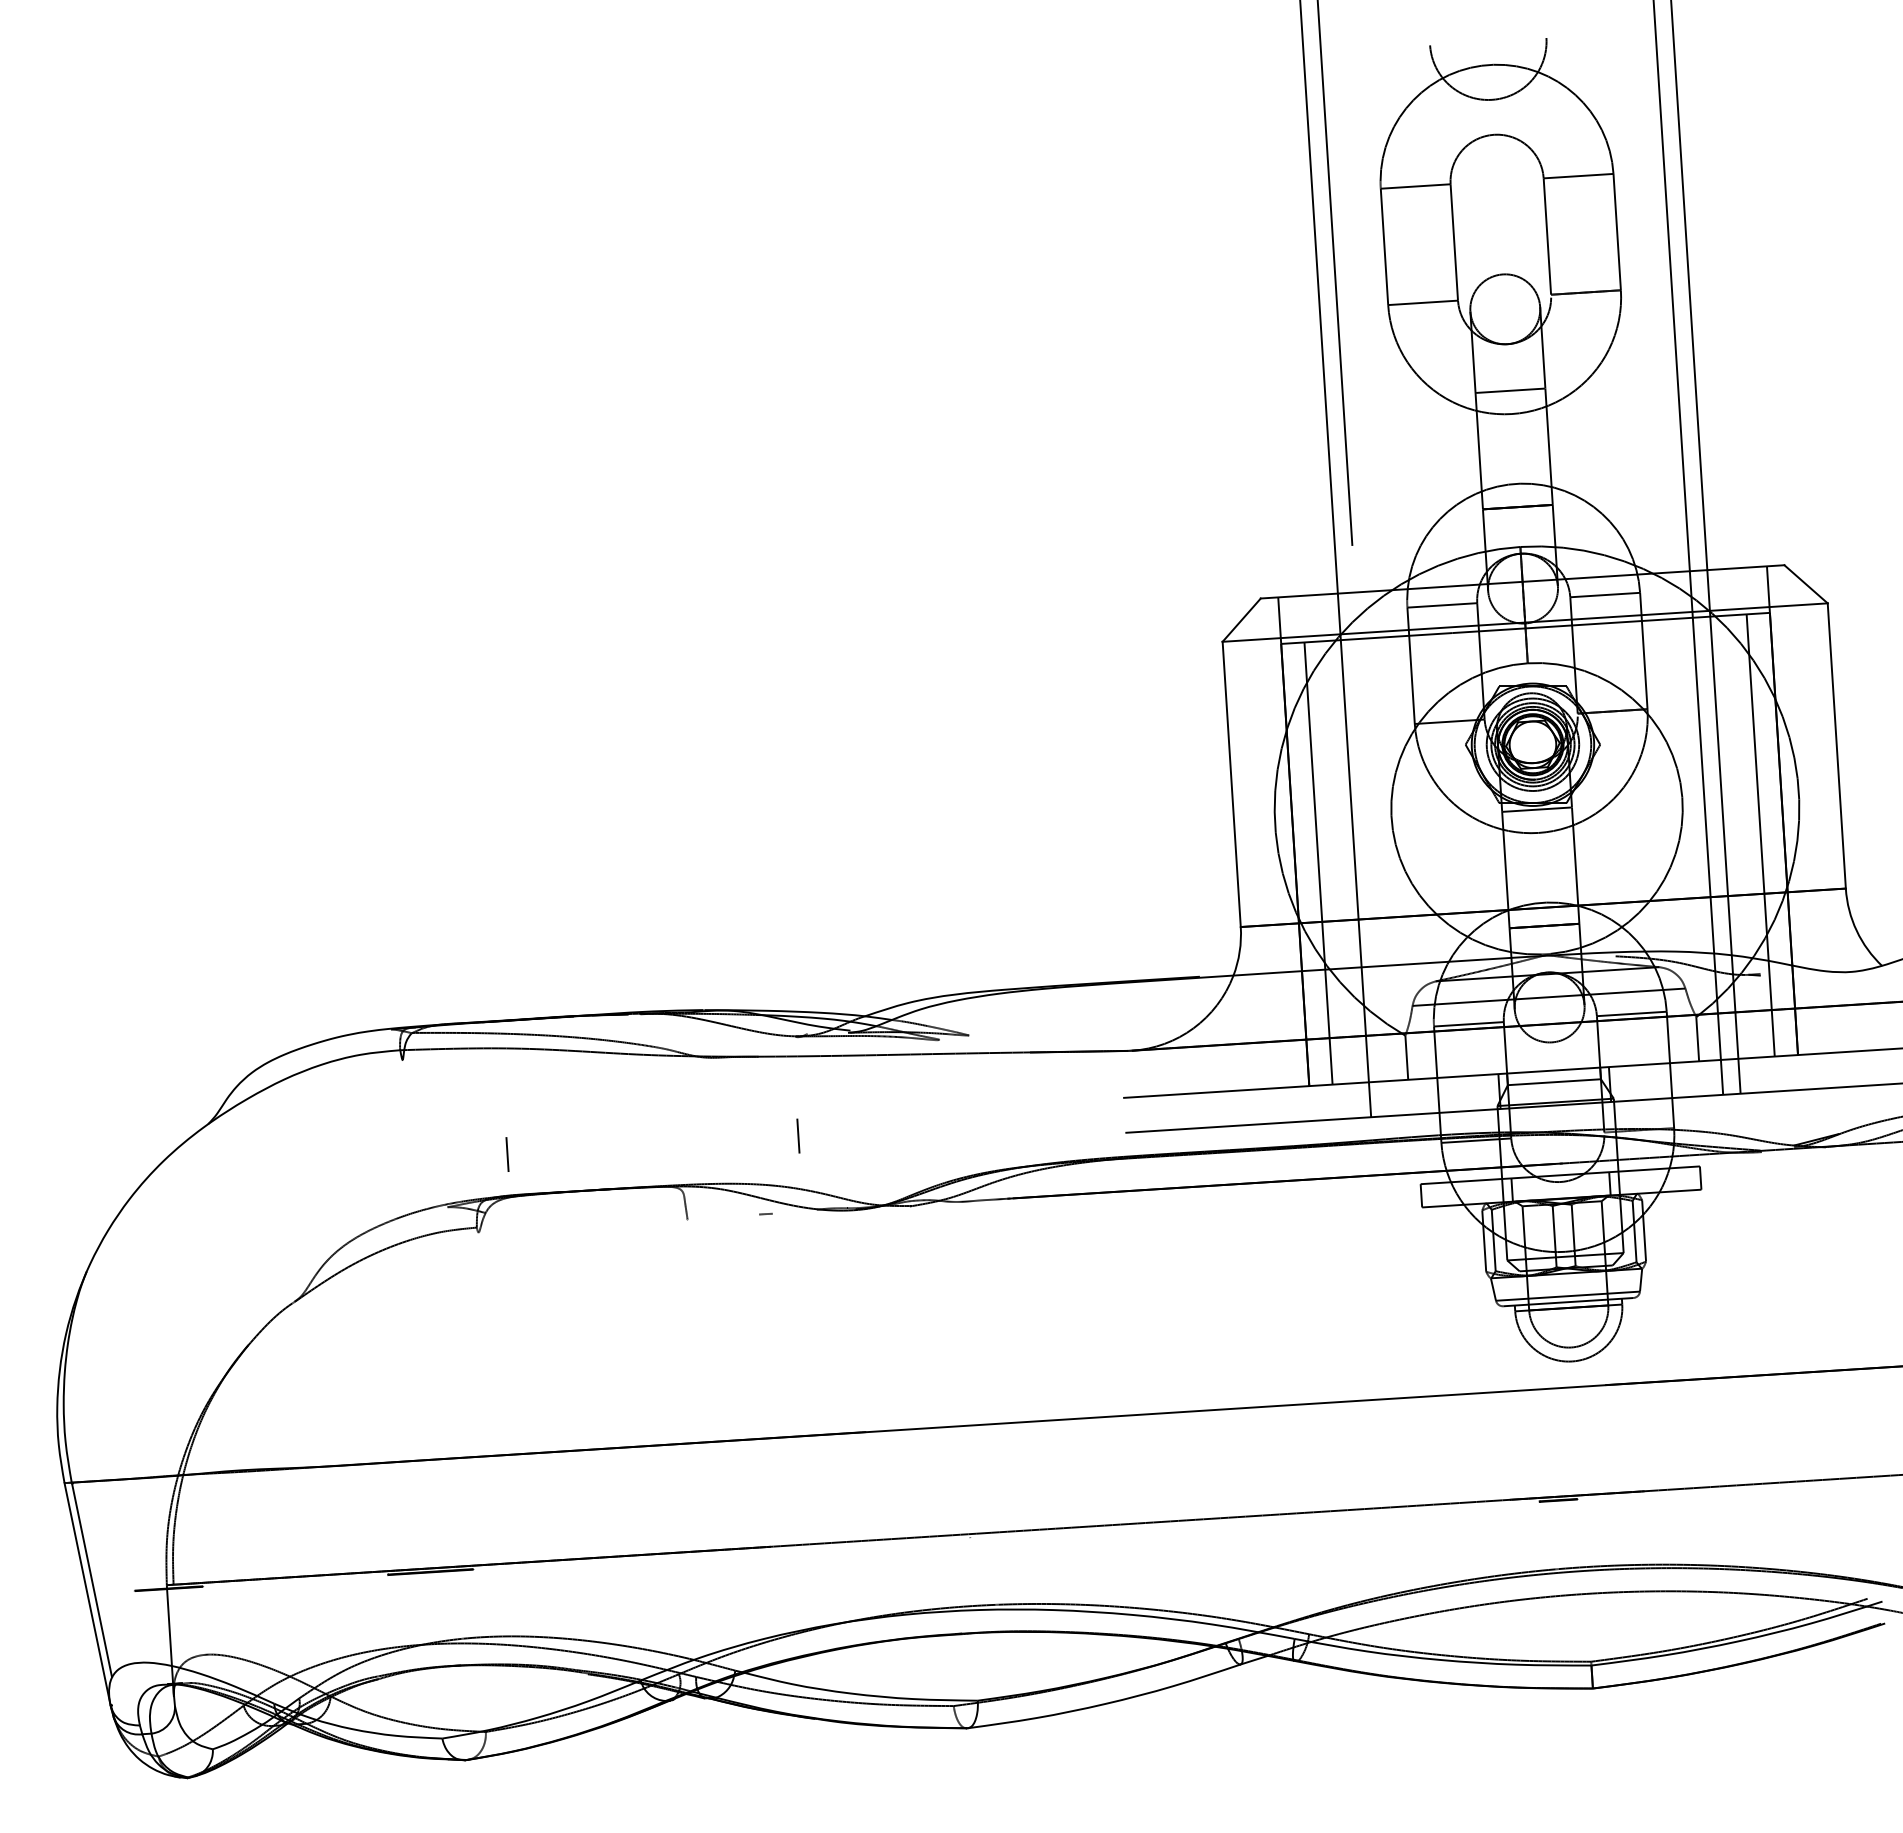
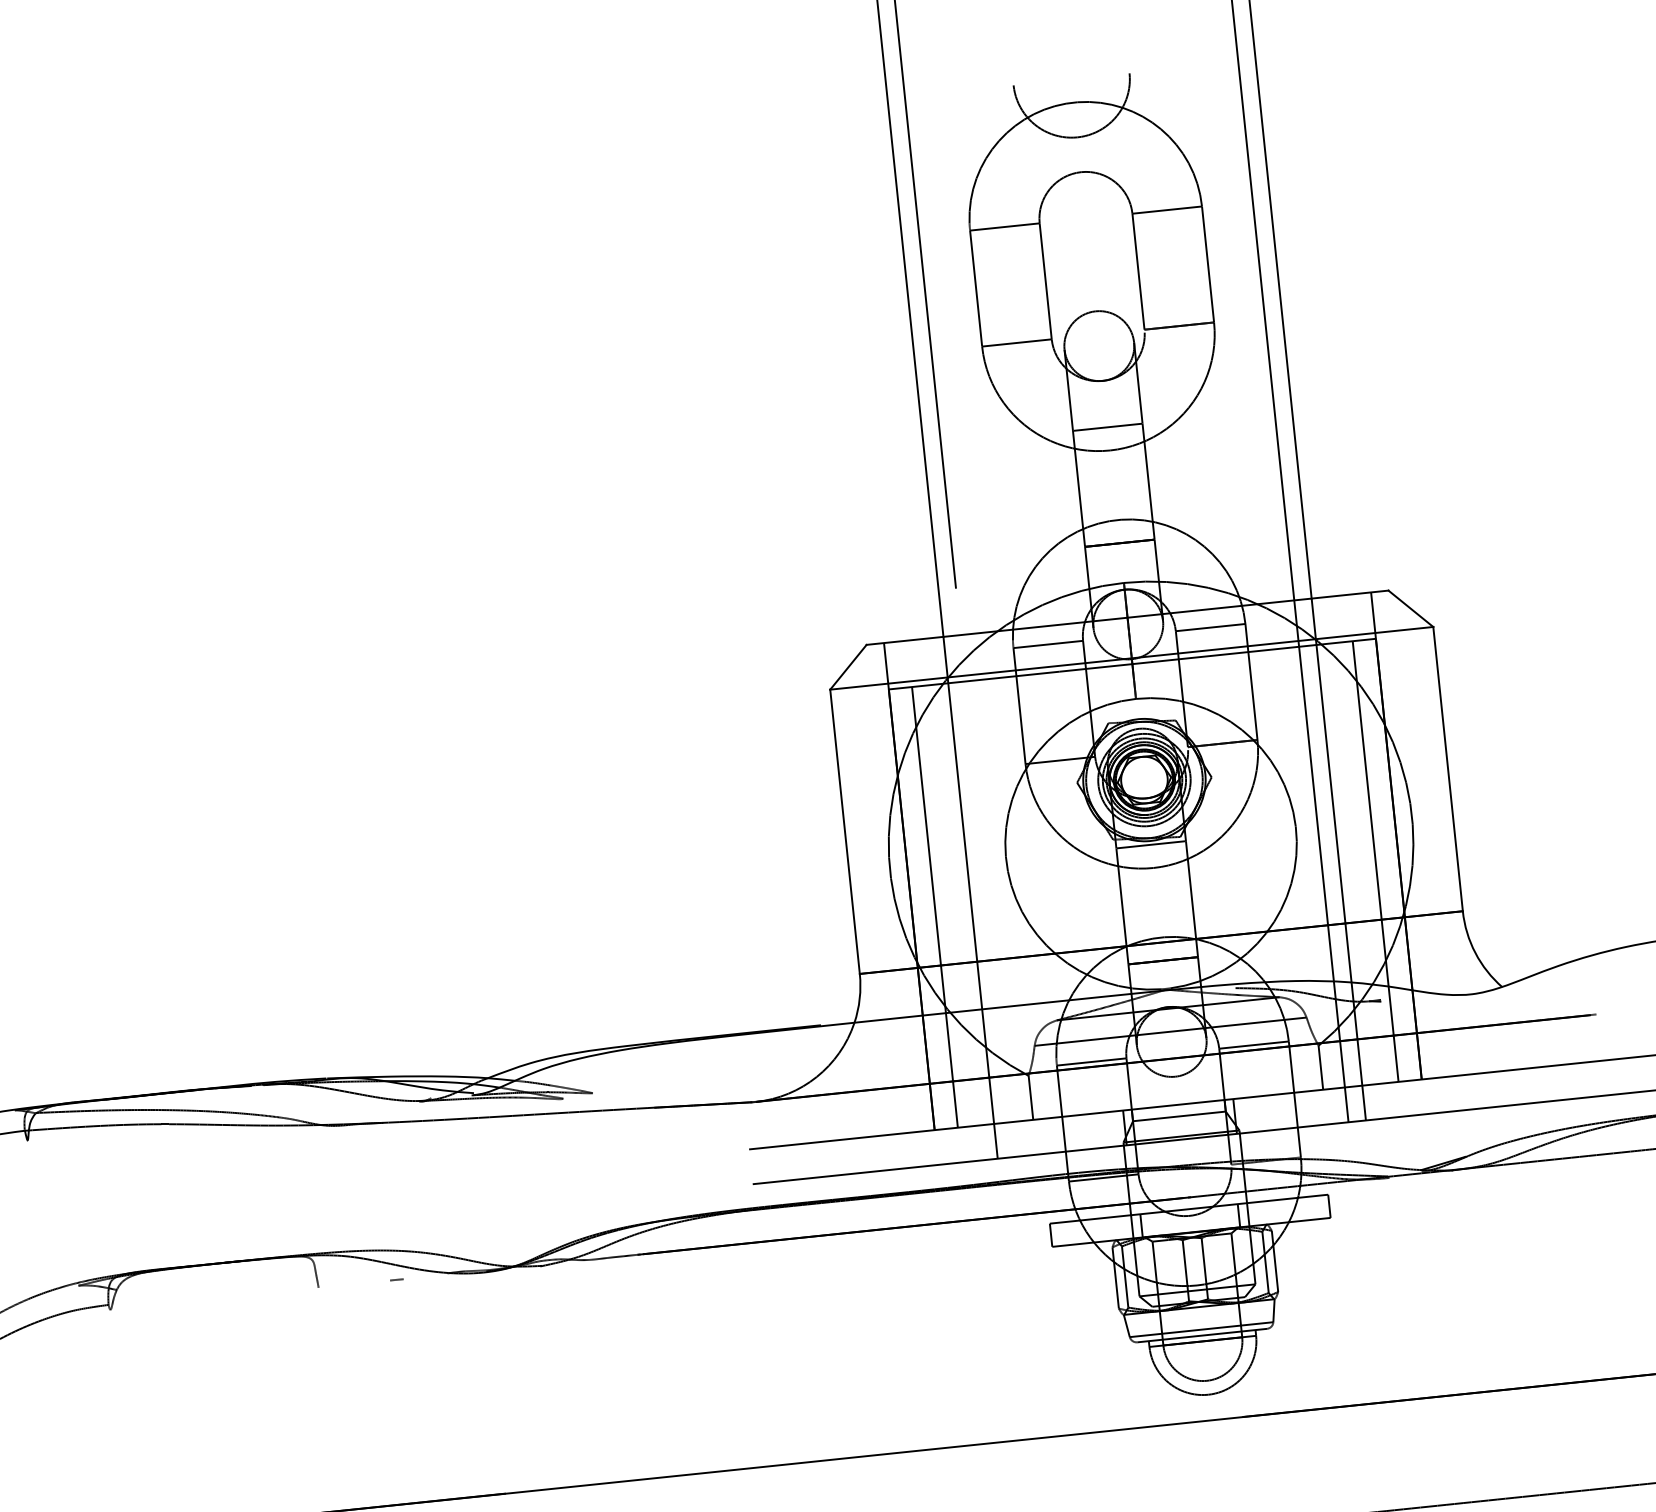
line: (798, 1135) -> (426, 1199), removed
line: (507, 1154) -> (136, 1230), removed

